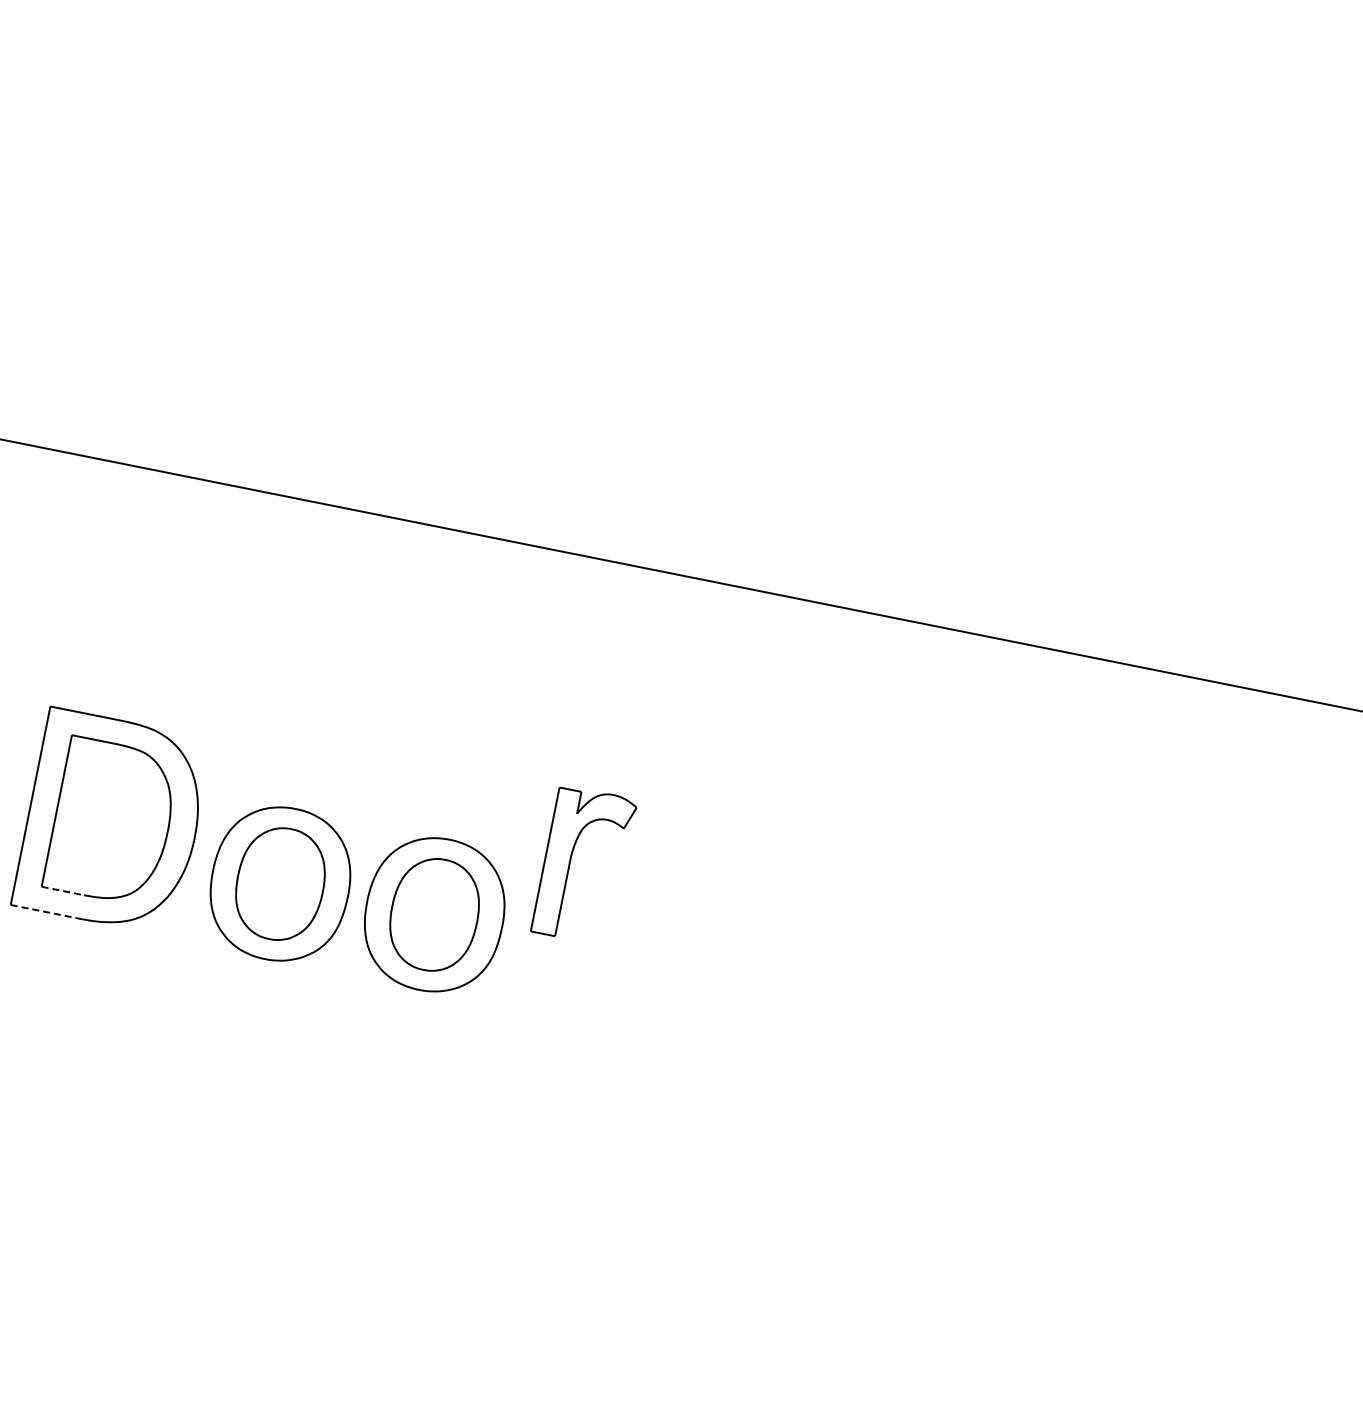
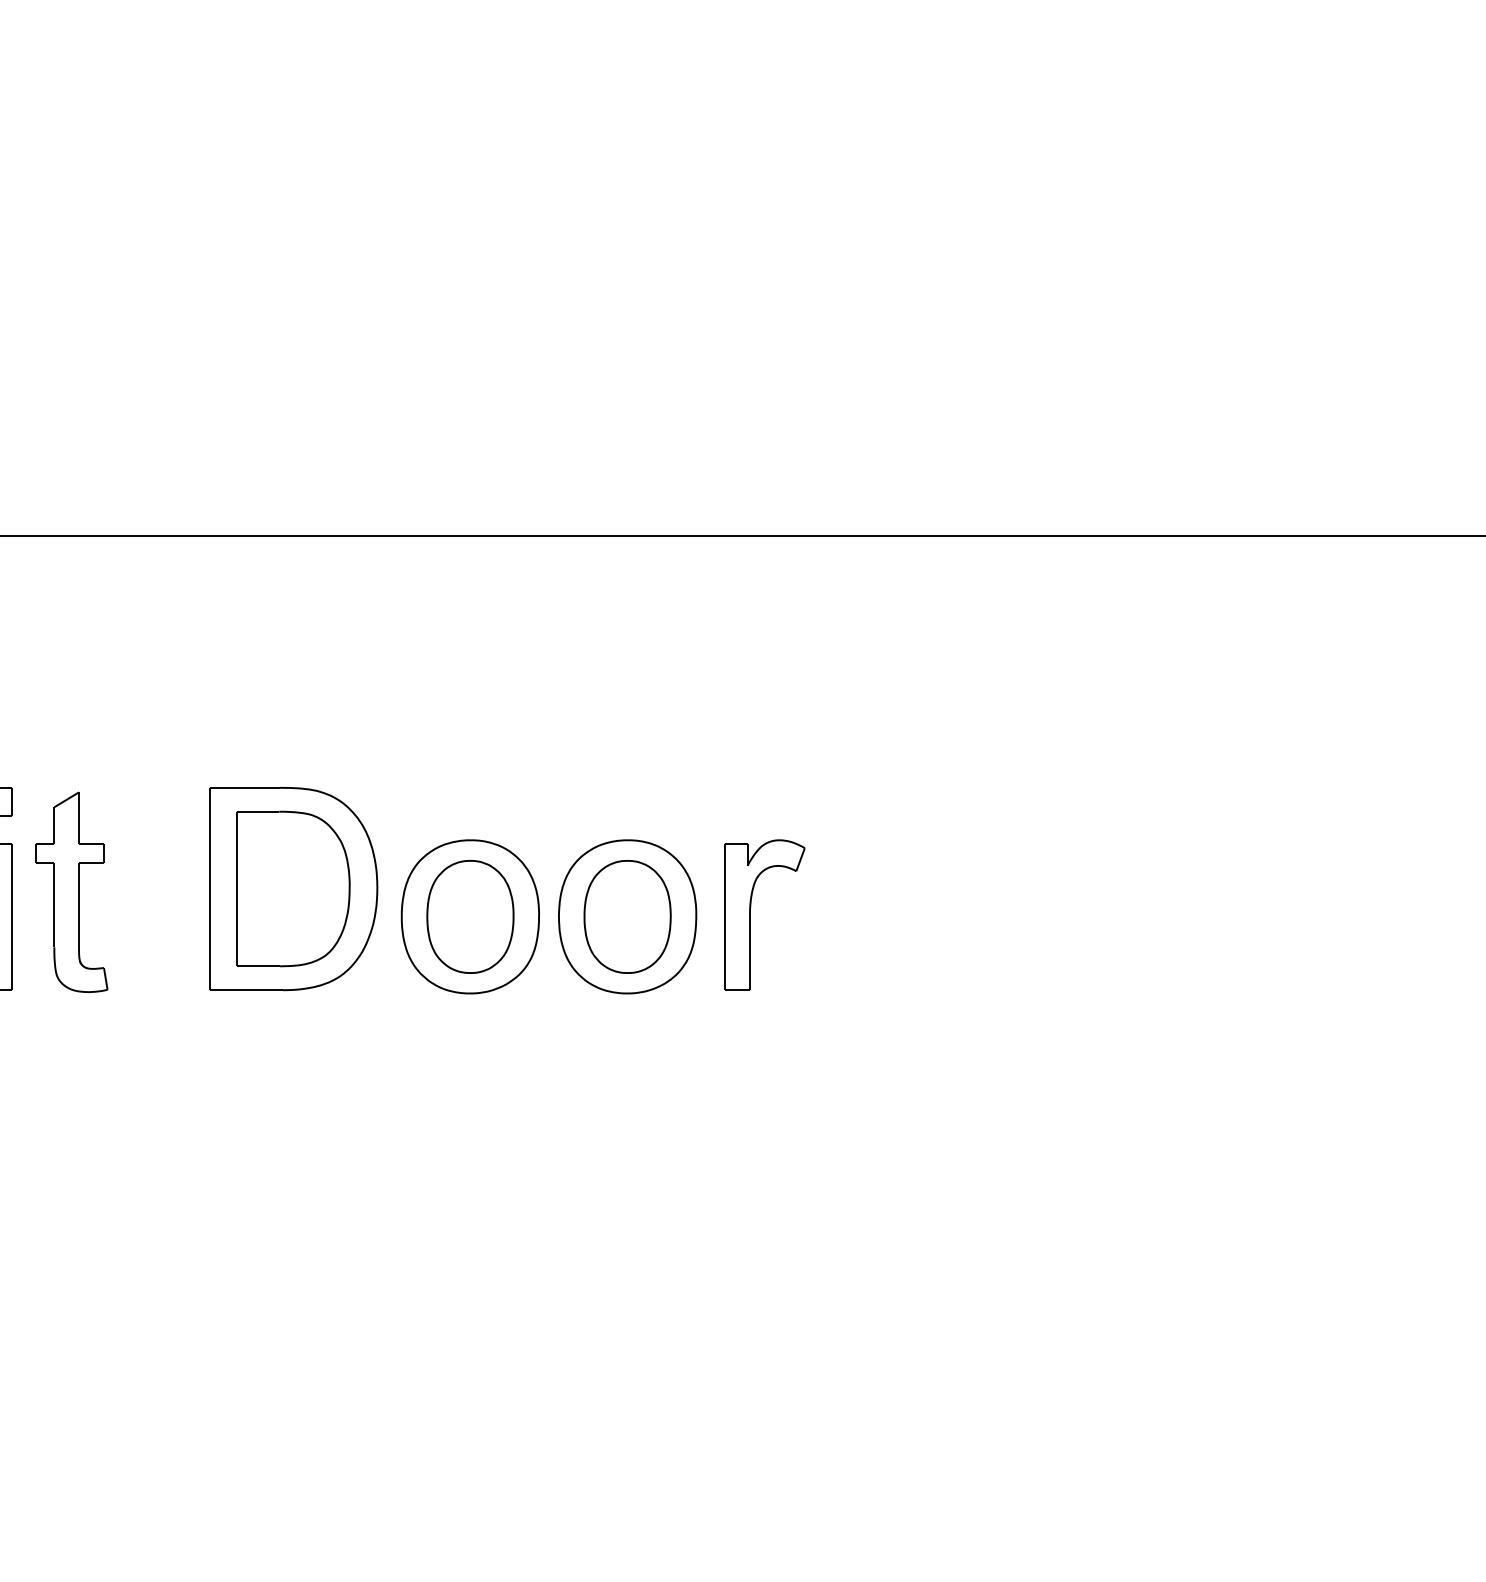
part: (570, 862) -> (750, 914), moved
line: (62, 891) -> (258, 966), dashed -> solid
line: (47, 912) -> (247, 990), dashed -> solid

